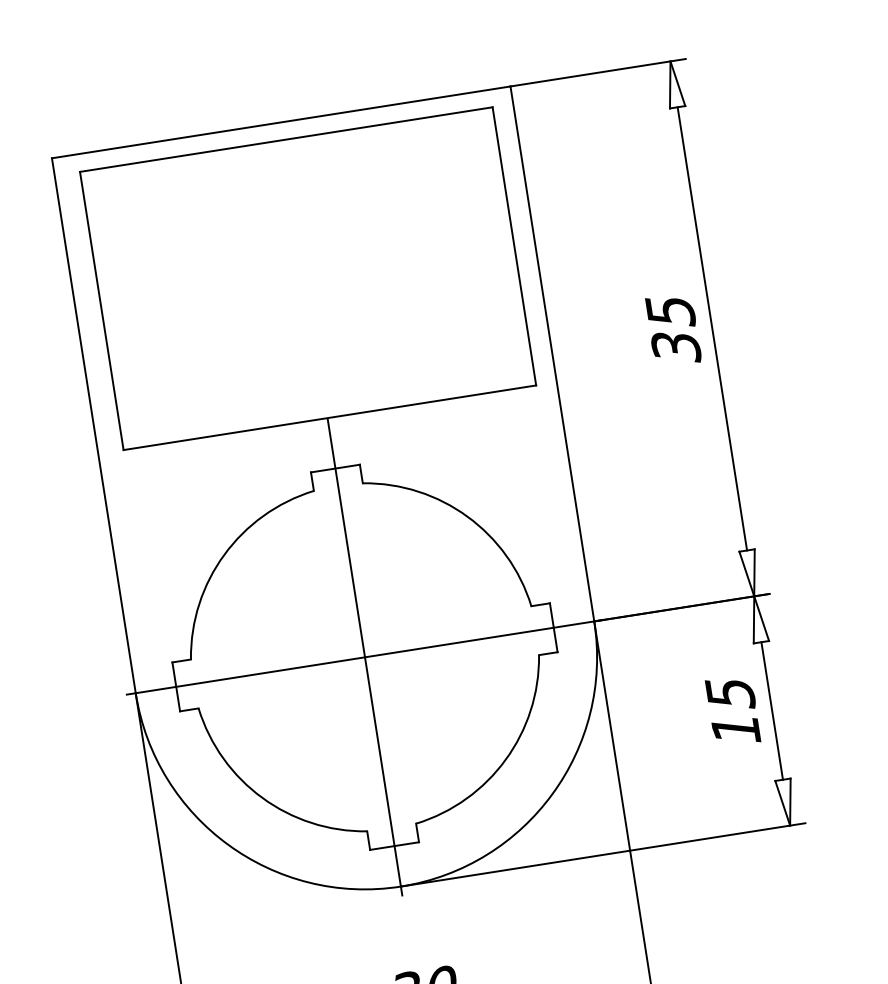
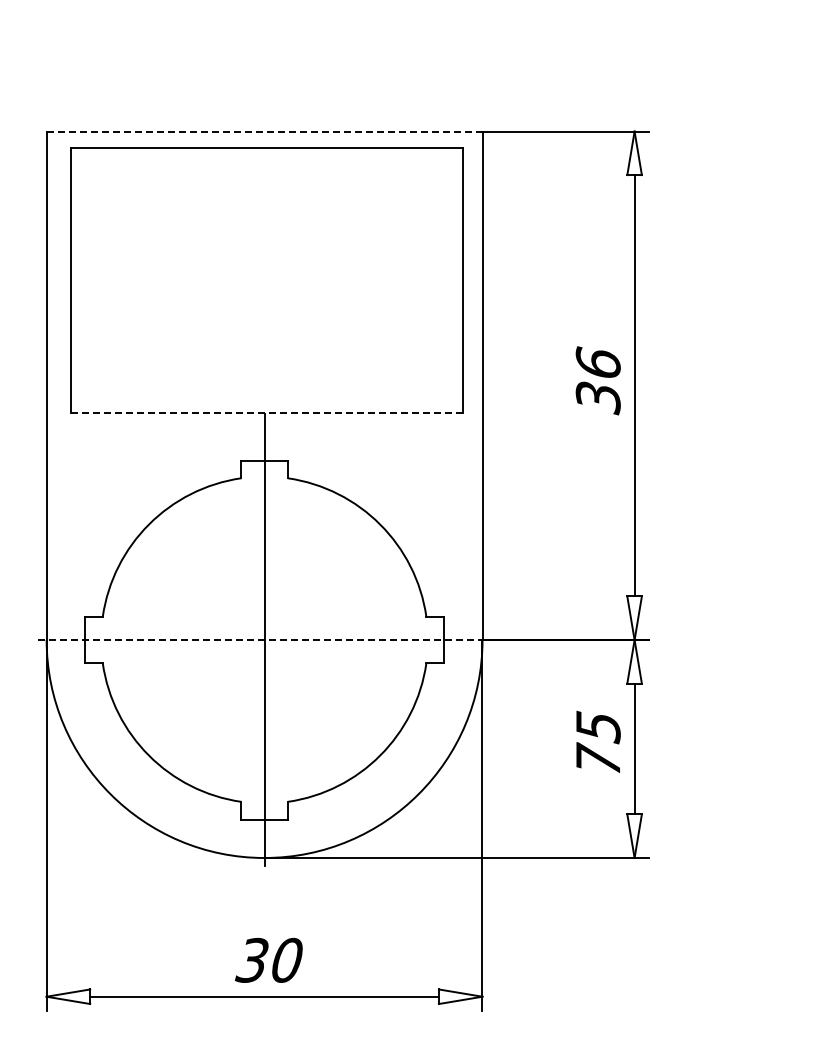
line: (281, 122) -> (264, 131), solid -> dashed
text: (669, 311) -> (597, 363), 35 -> 36
line: (329, 417) -> (266, 412), solid -> dashed
line: (366, 657) -> (265, 640), solid -> dashed
text: (734, 728) -> (597, 759), 15 -> 75

